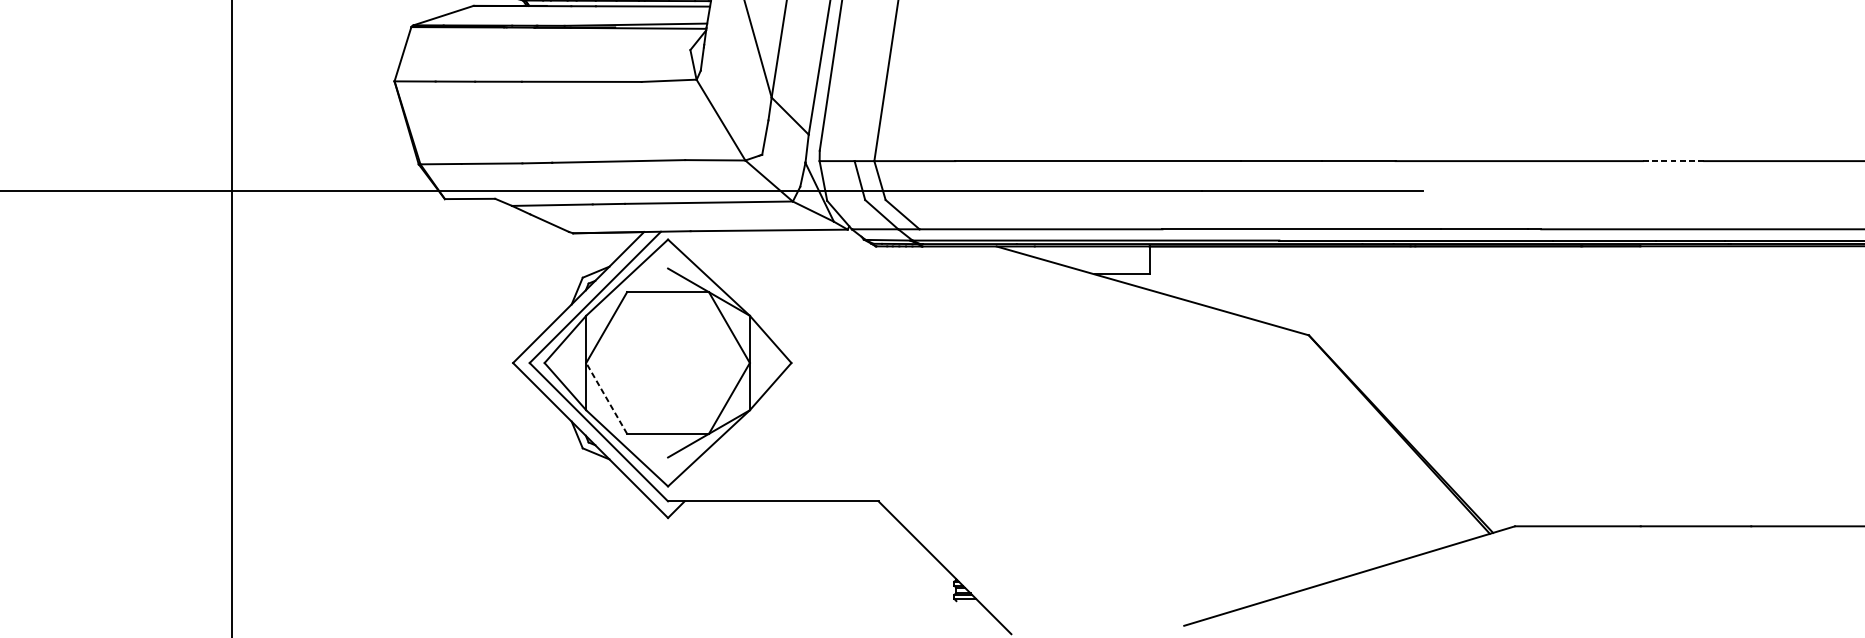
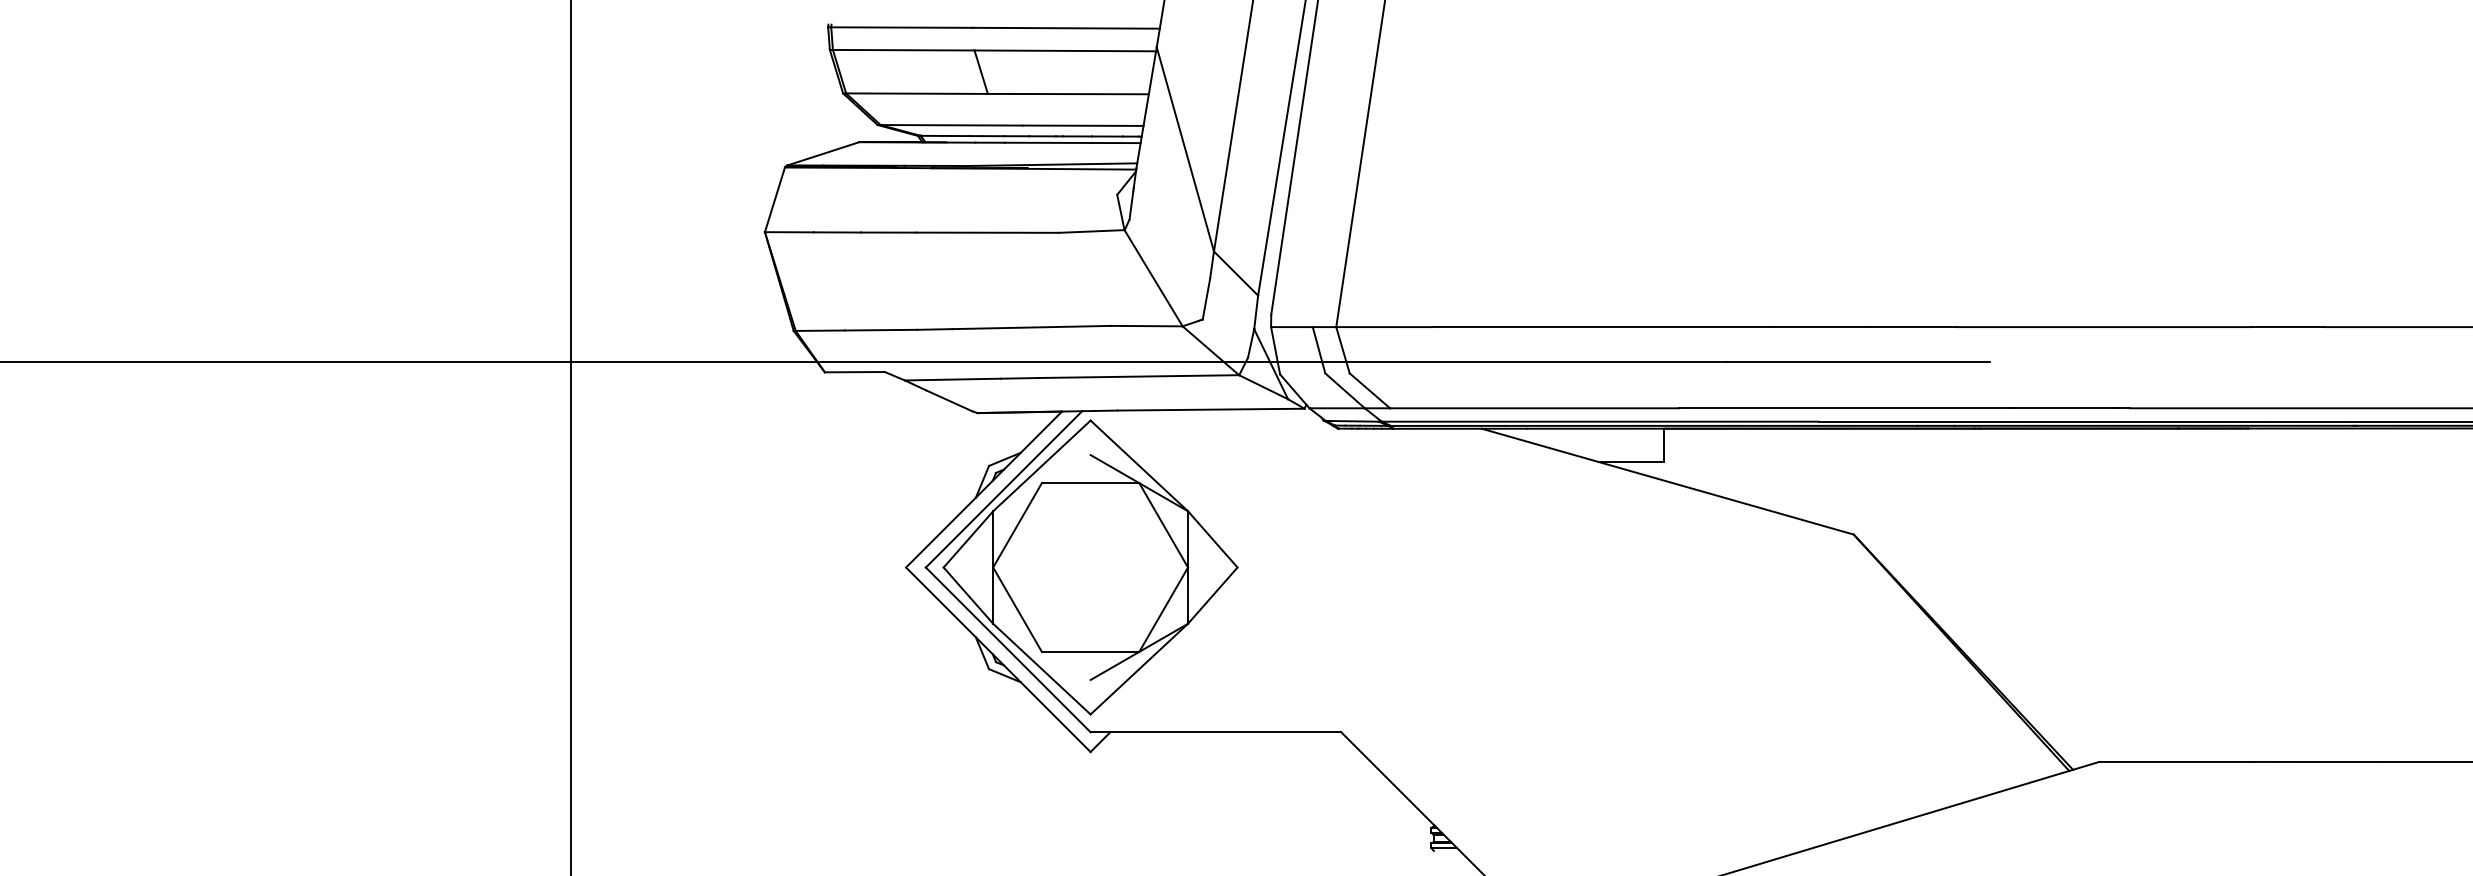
line: (1673, 161) -> (2287, 327), dashed -> solid
line: (606, 398) -> (1017, 609), dashed -> solid

